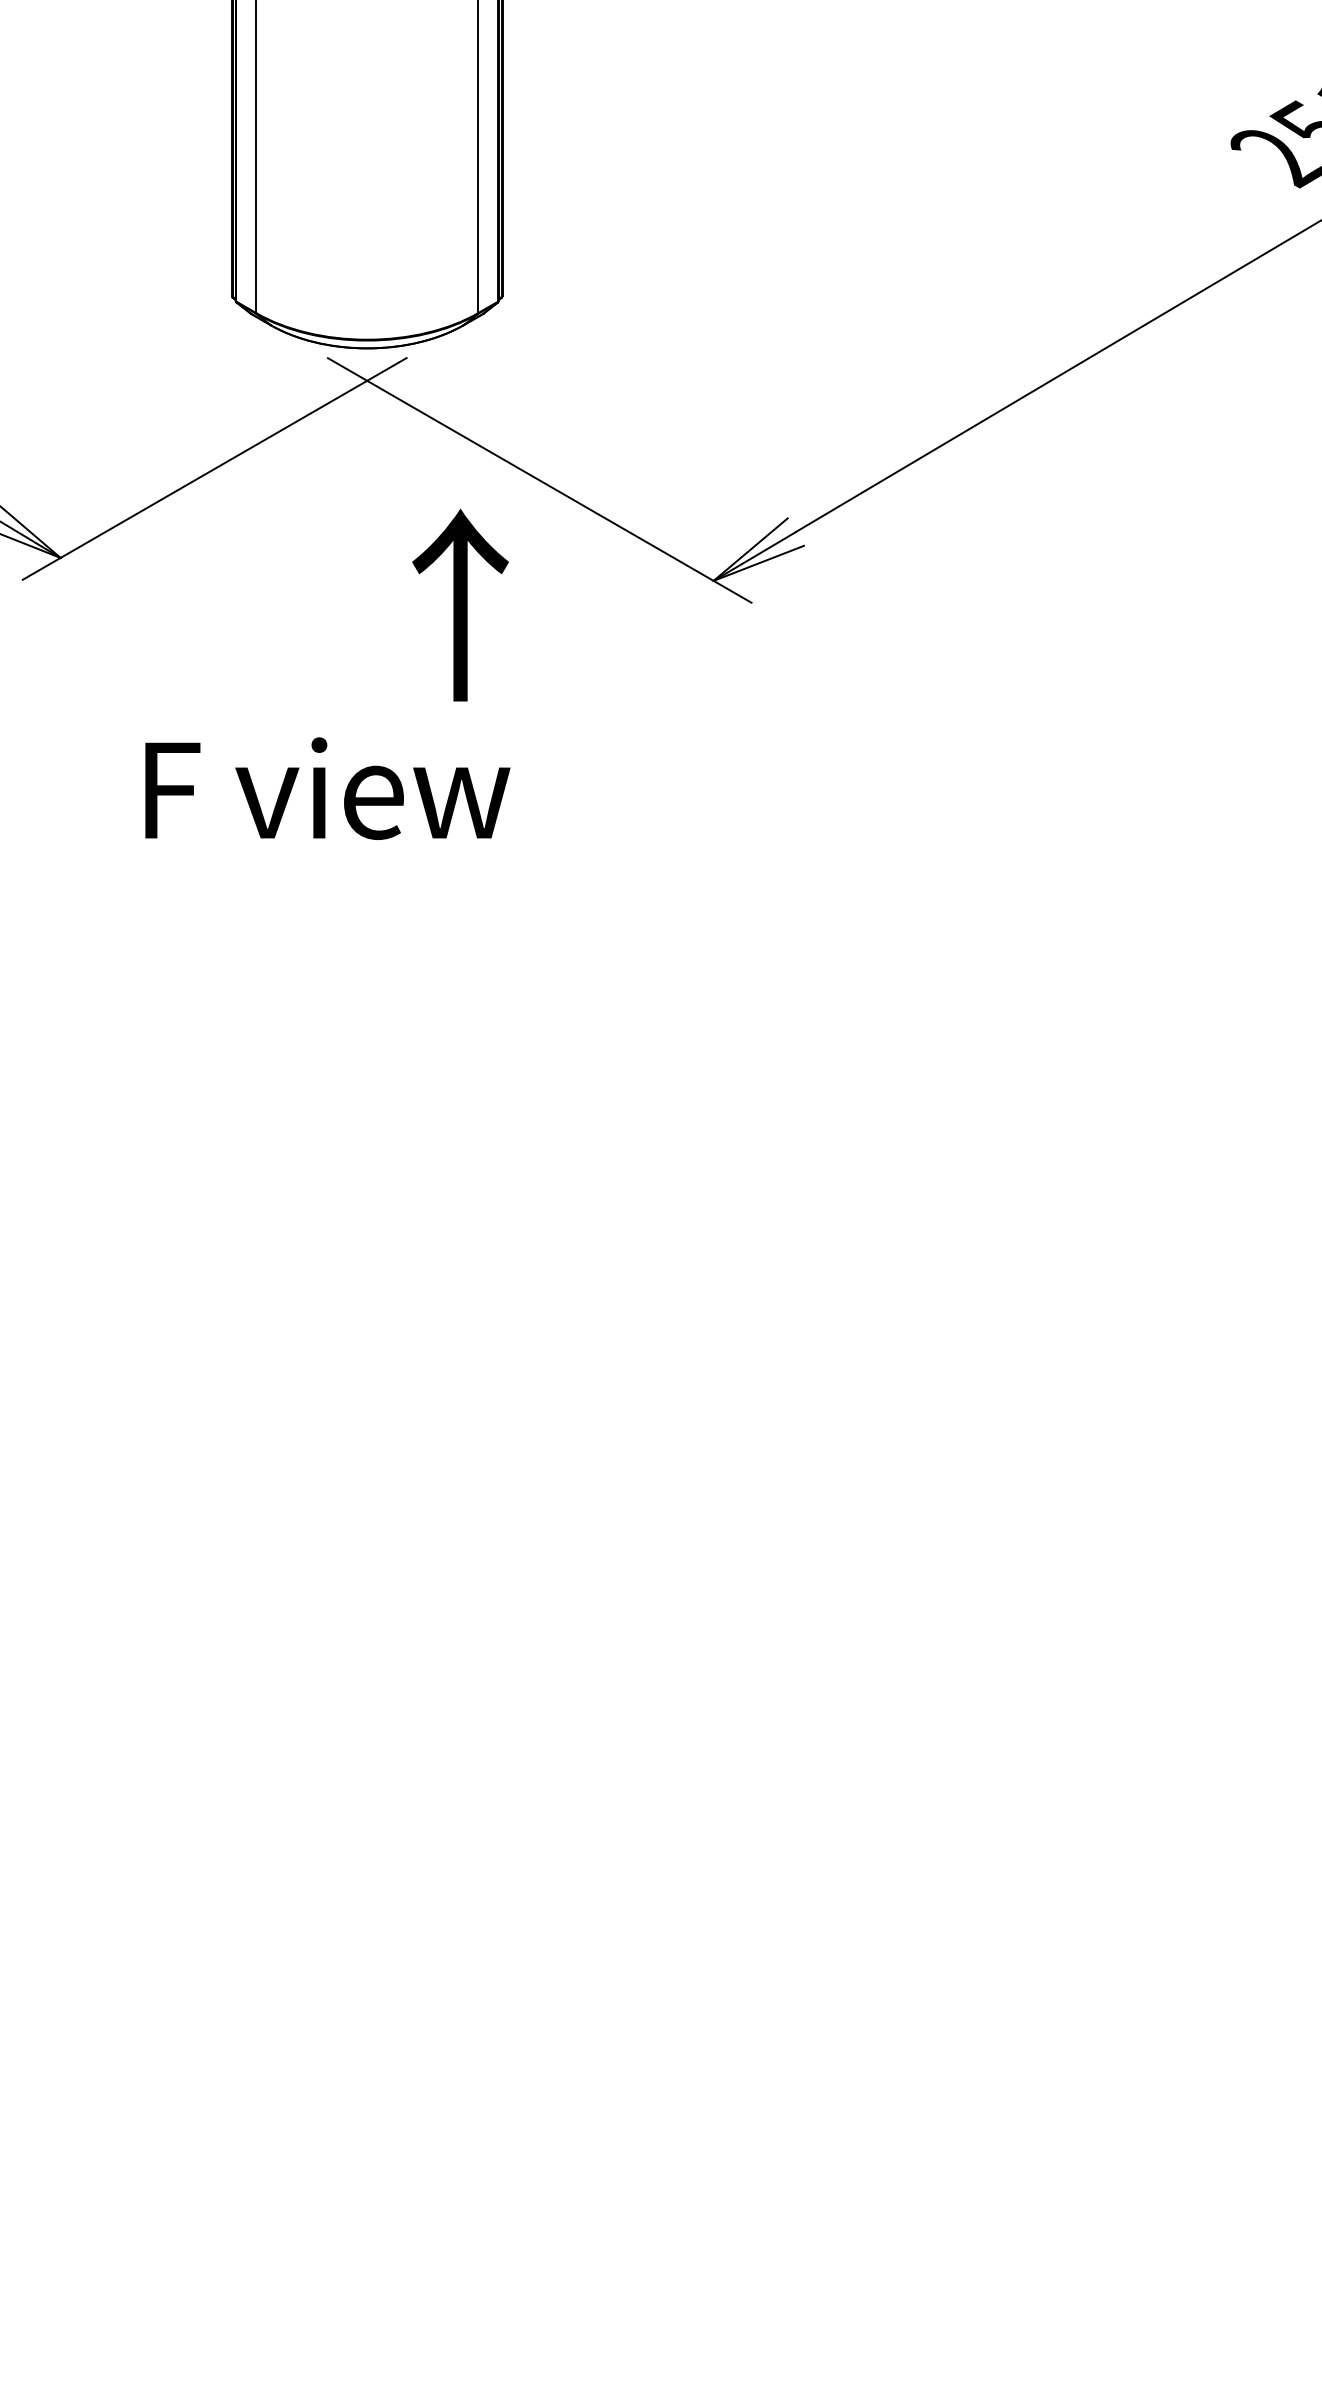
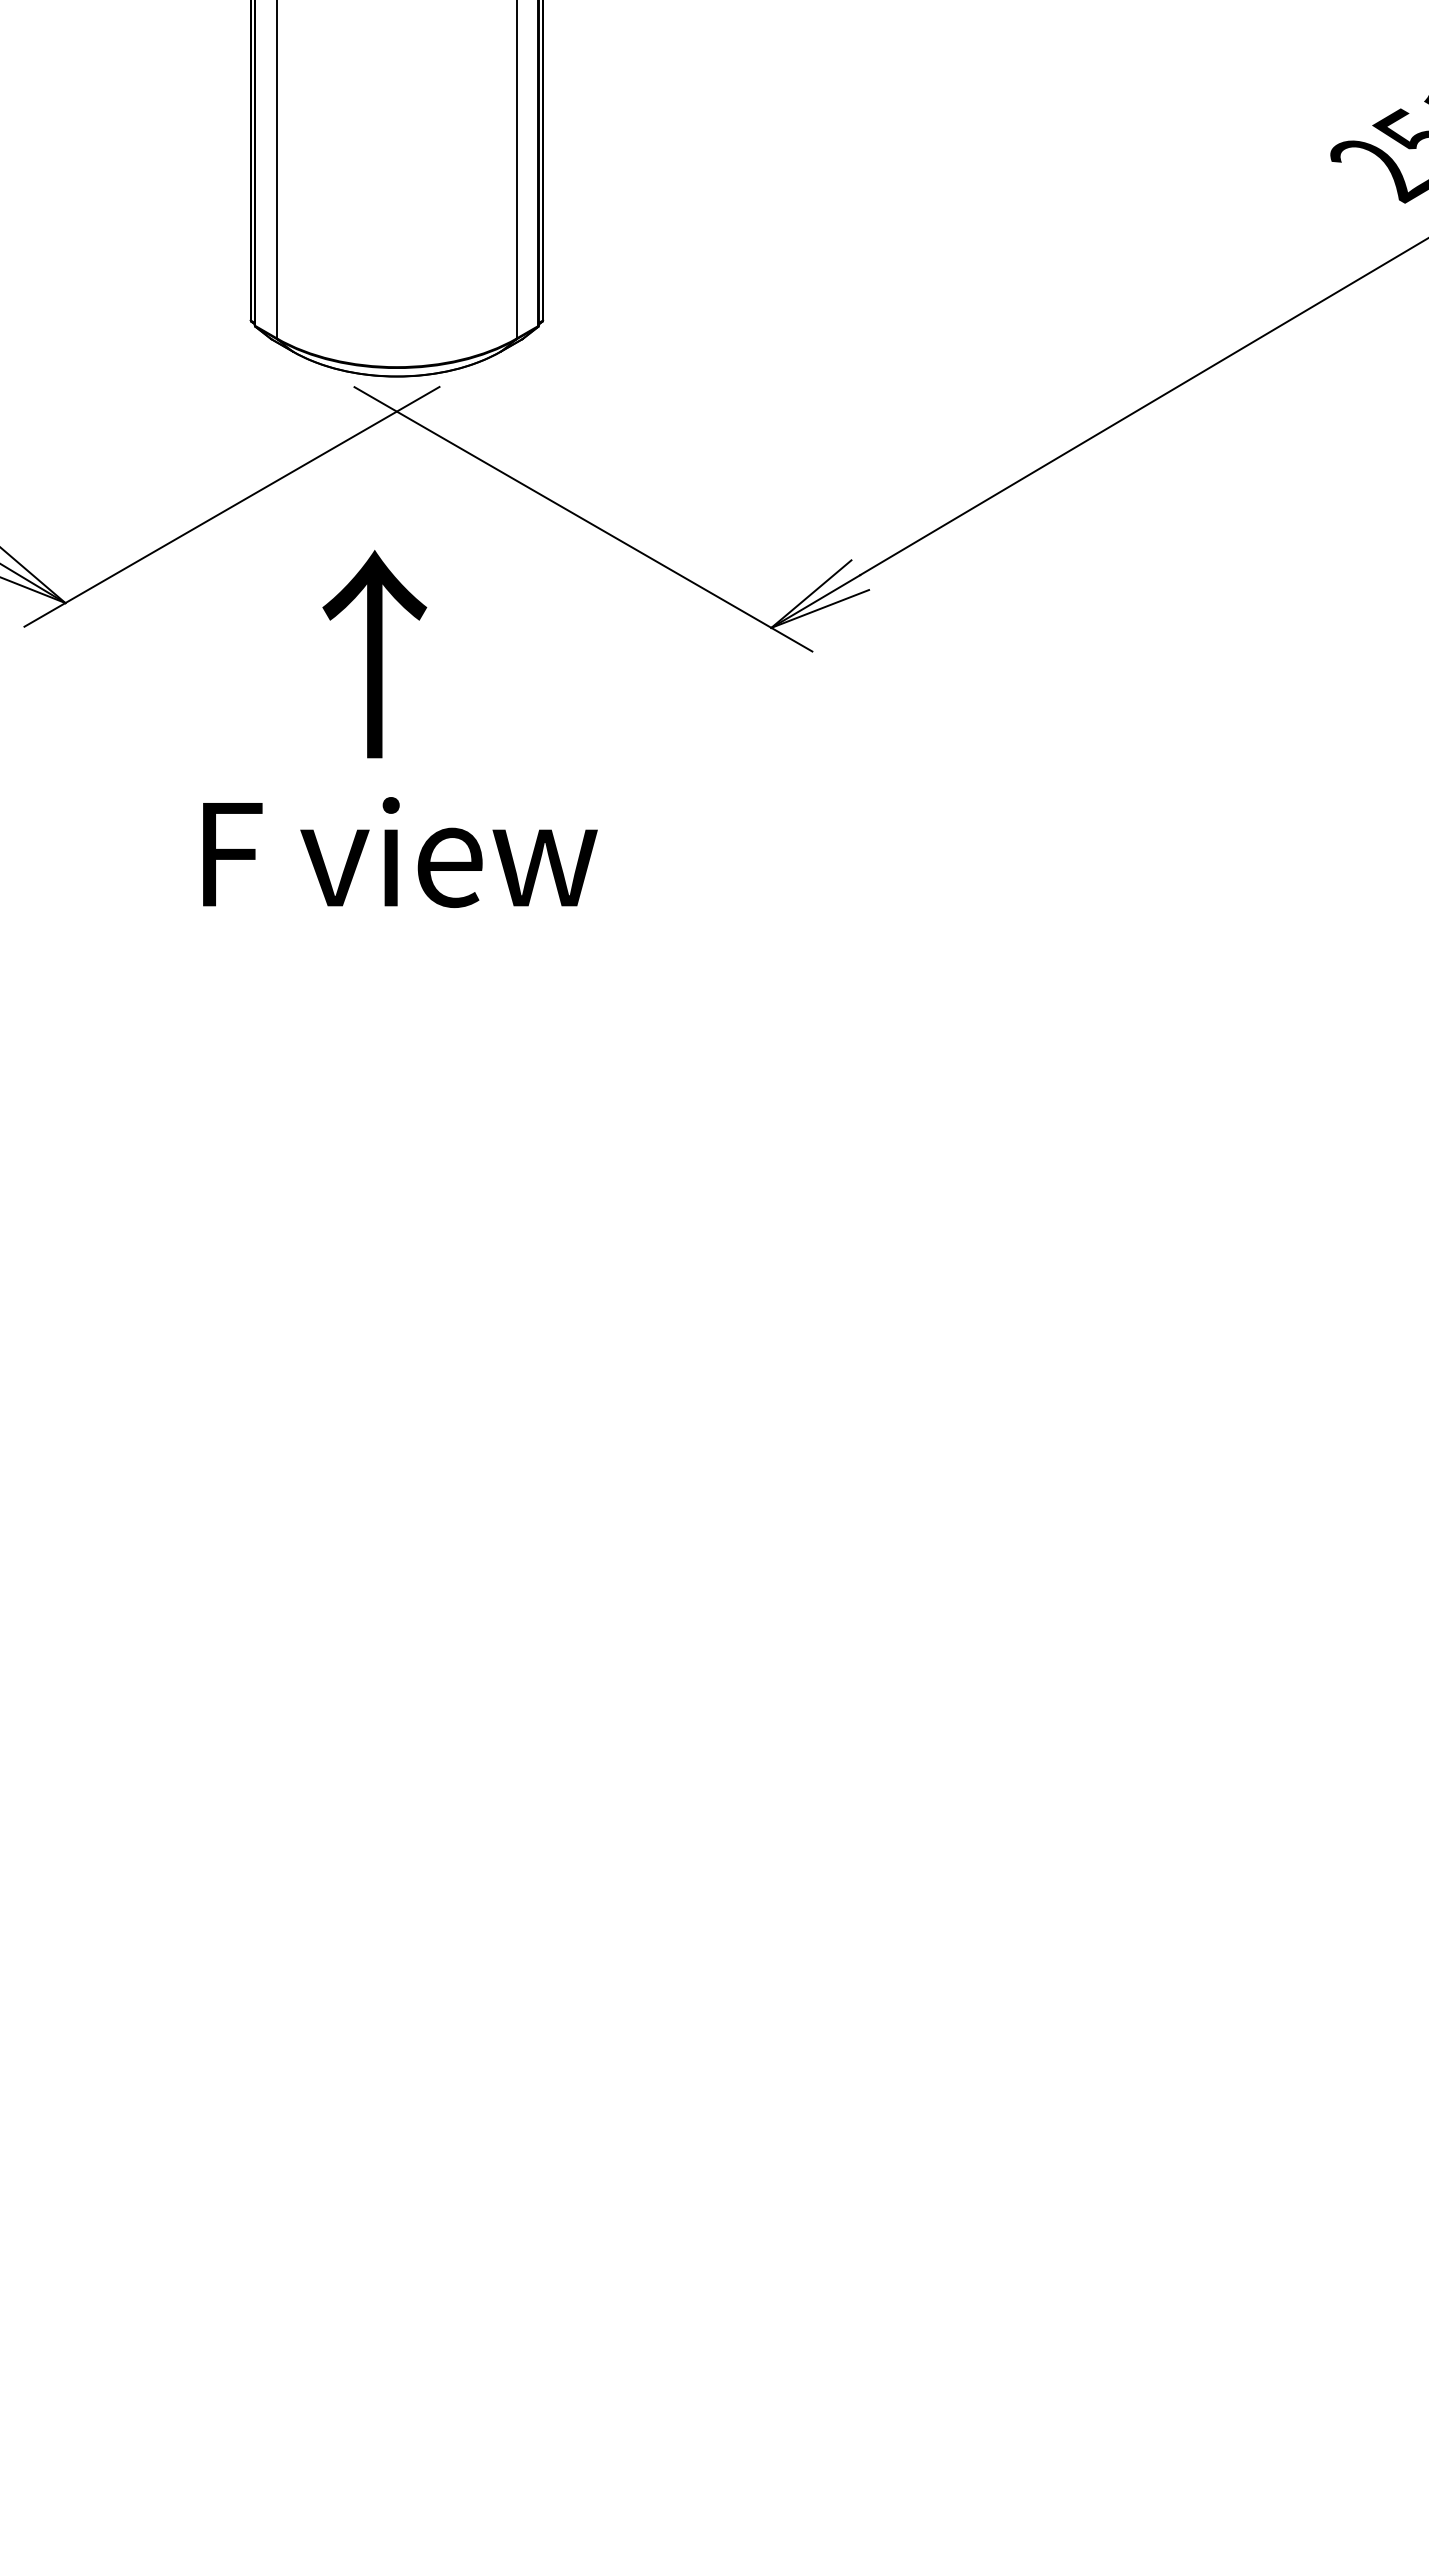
text: (460, 605) -> (374, 654), moved
text: (328, 788) -> (400, 852), moved

